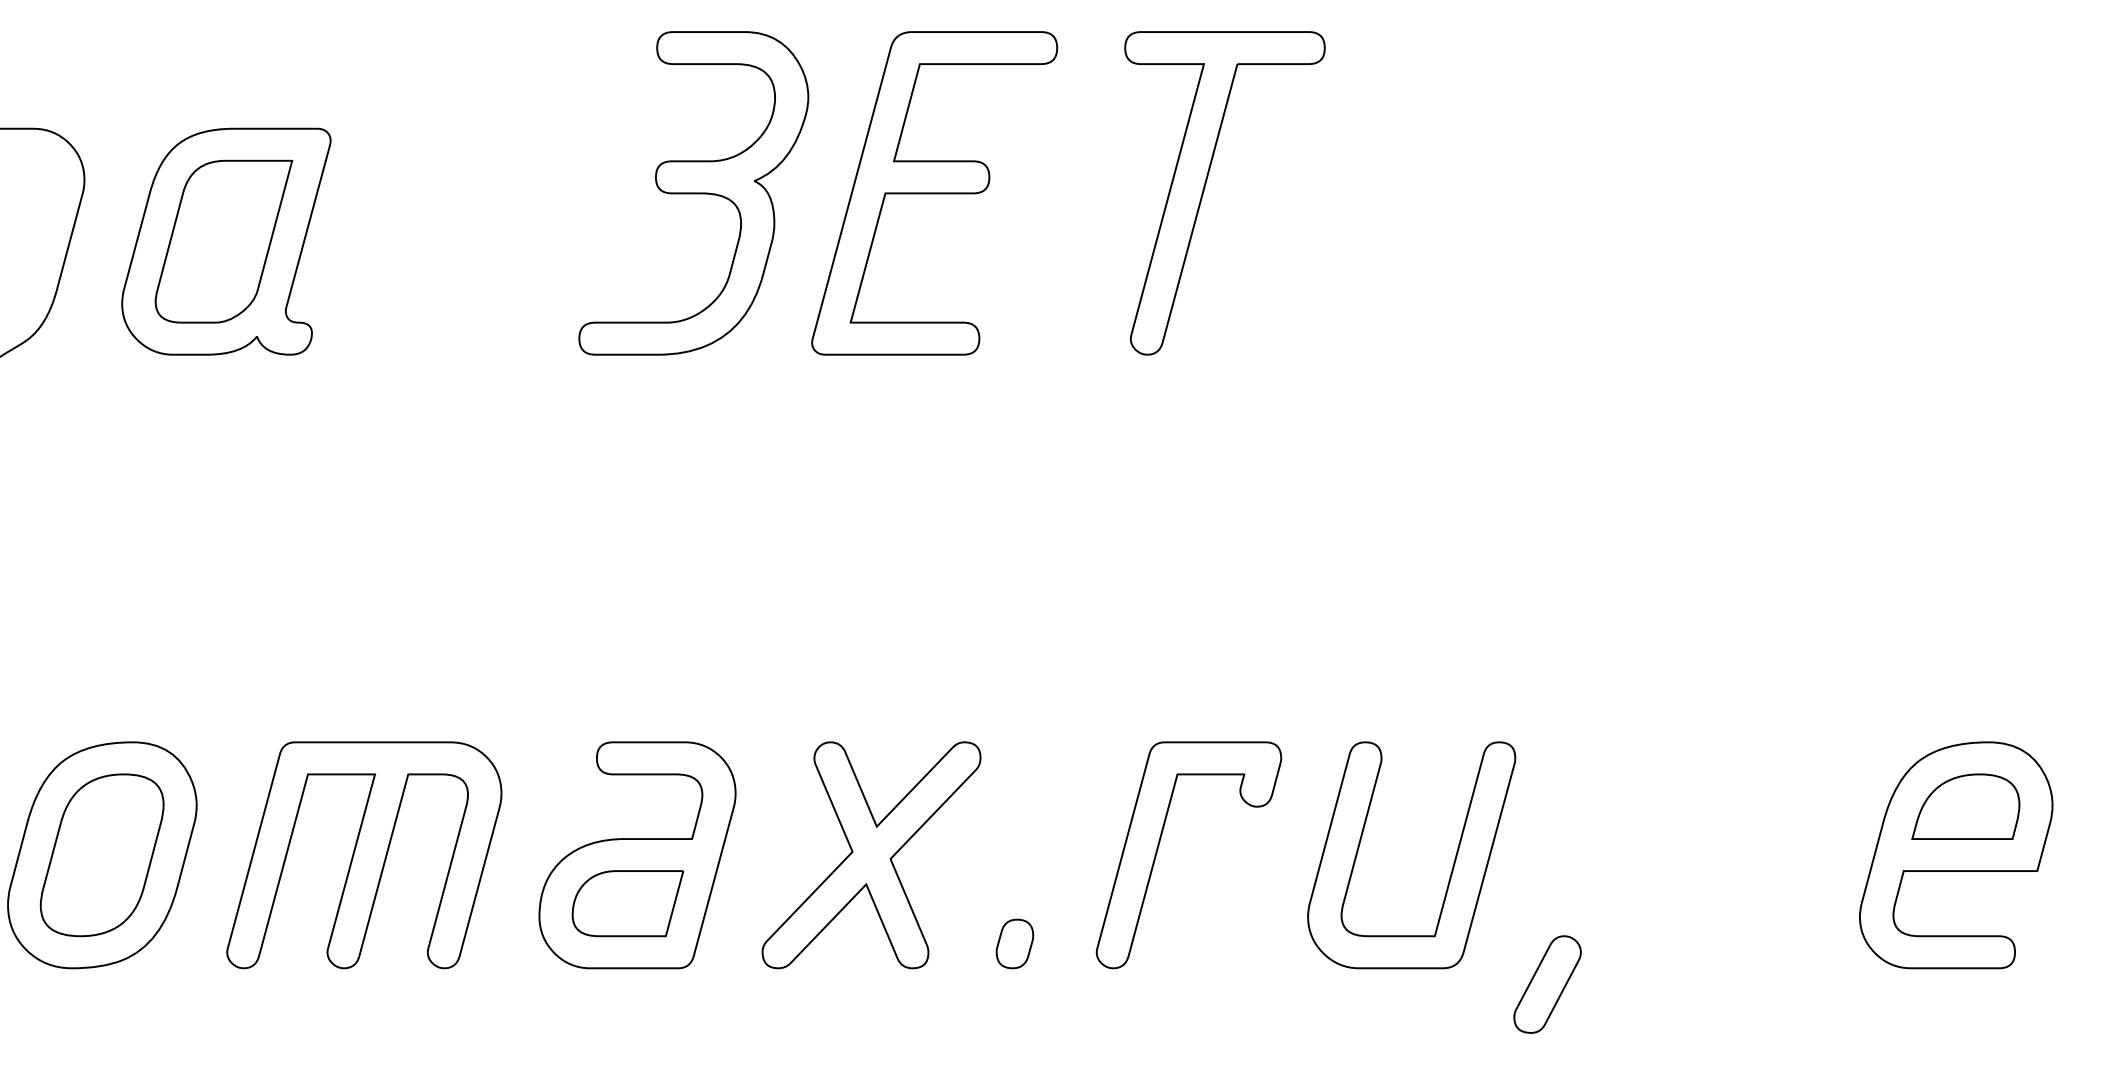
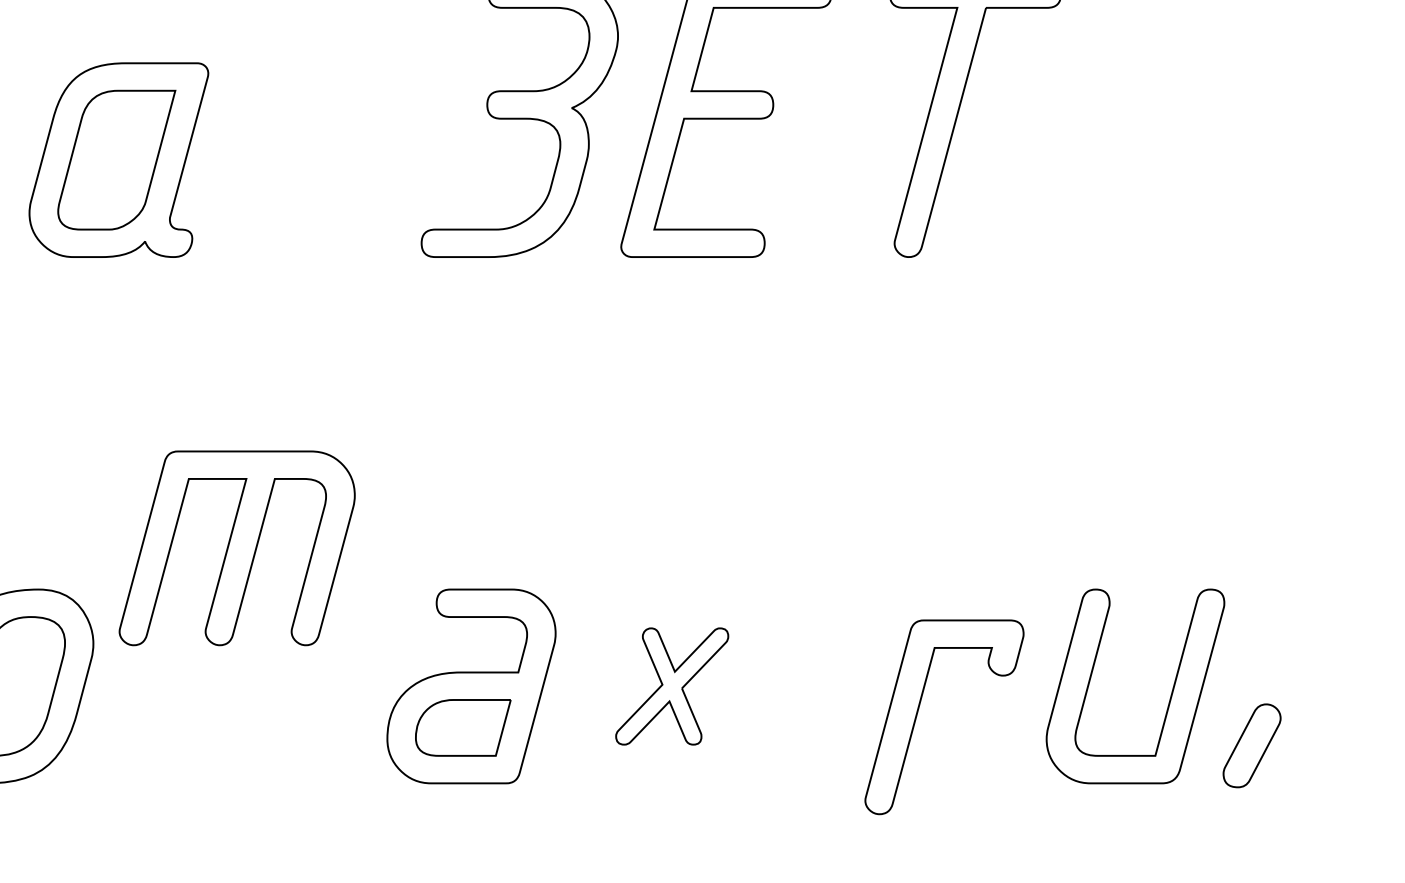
part: (1158, 849) -> (918, 712), moved
part: (364, 855) -> (237, 548), moved
part: (871, 855) -> (672, 686), size x0.6
part: (1014, 943) -> (794, 762), removed
part: (1547, 984) -> (1252, 745), moved

